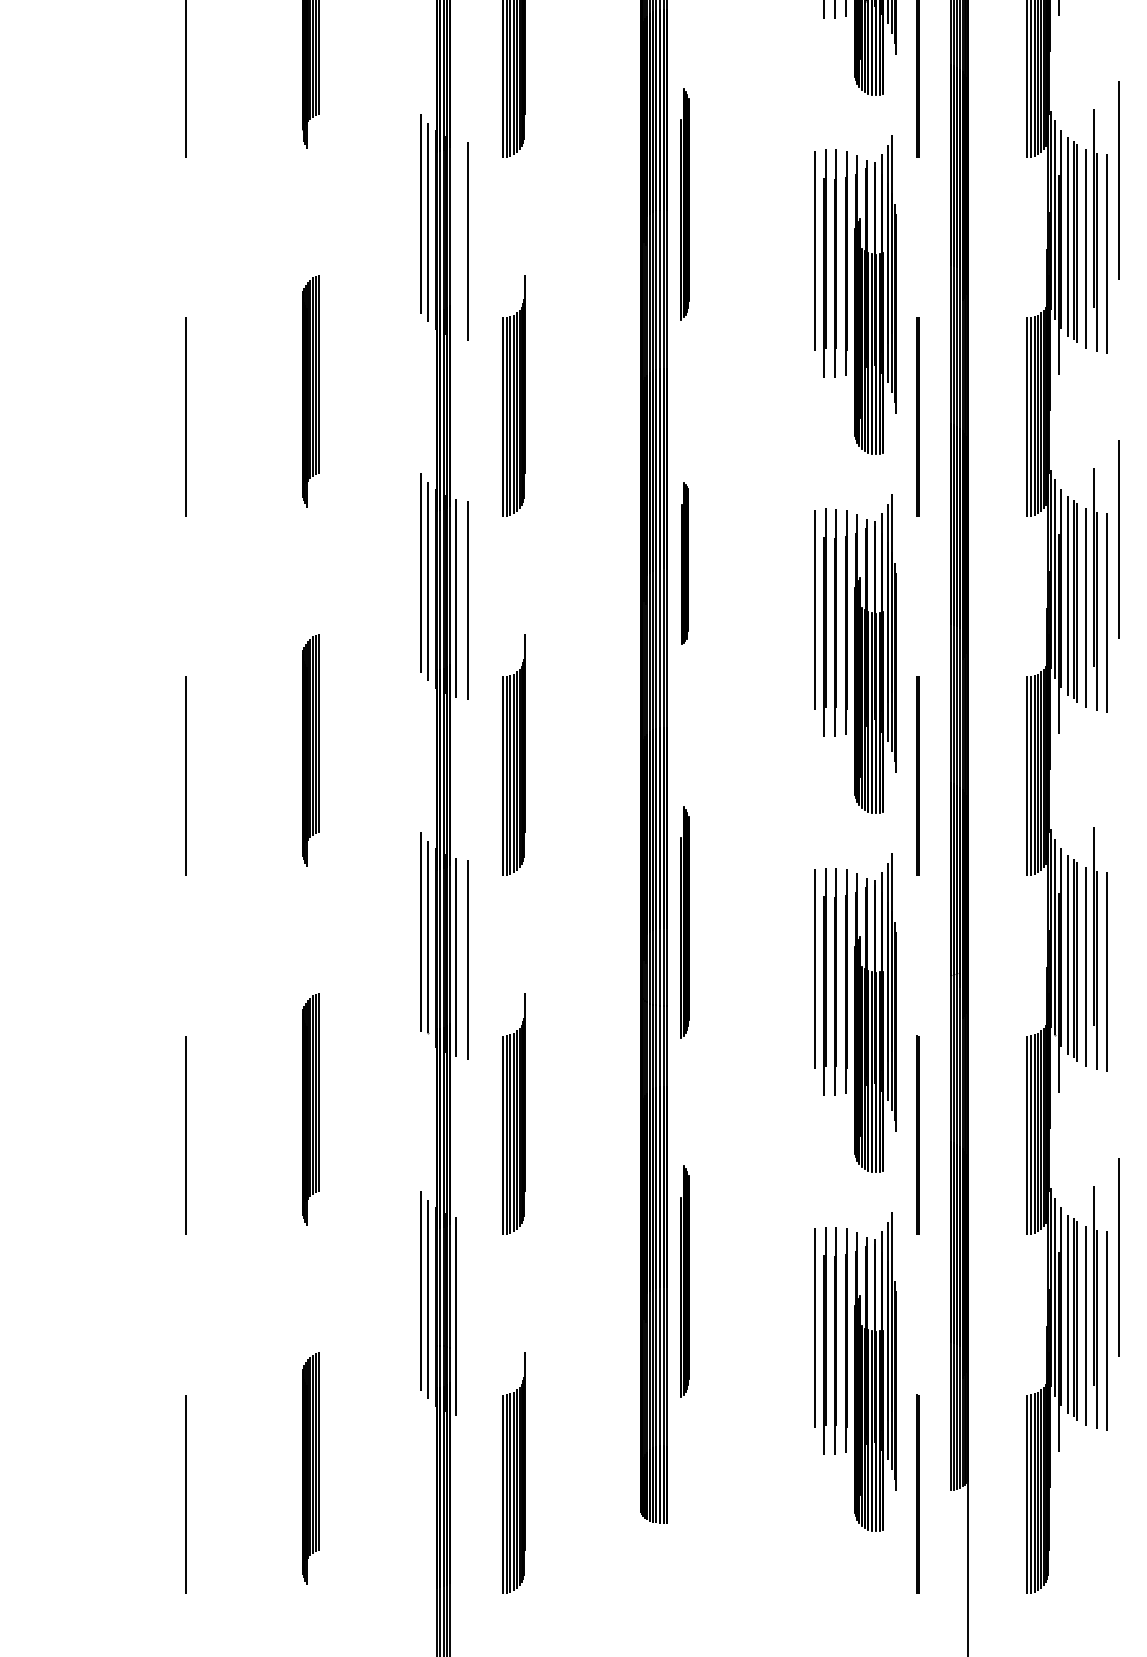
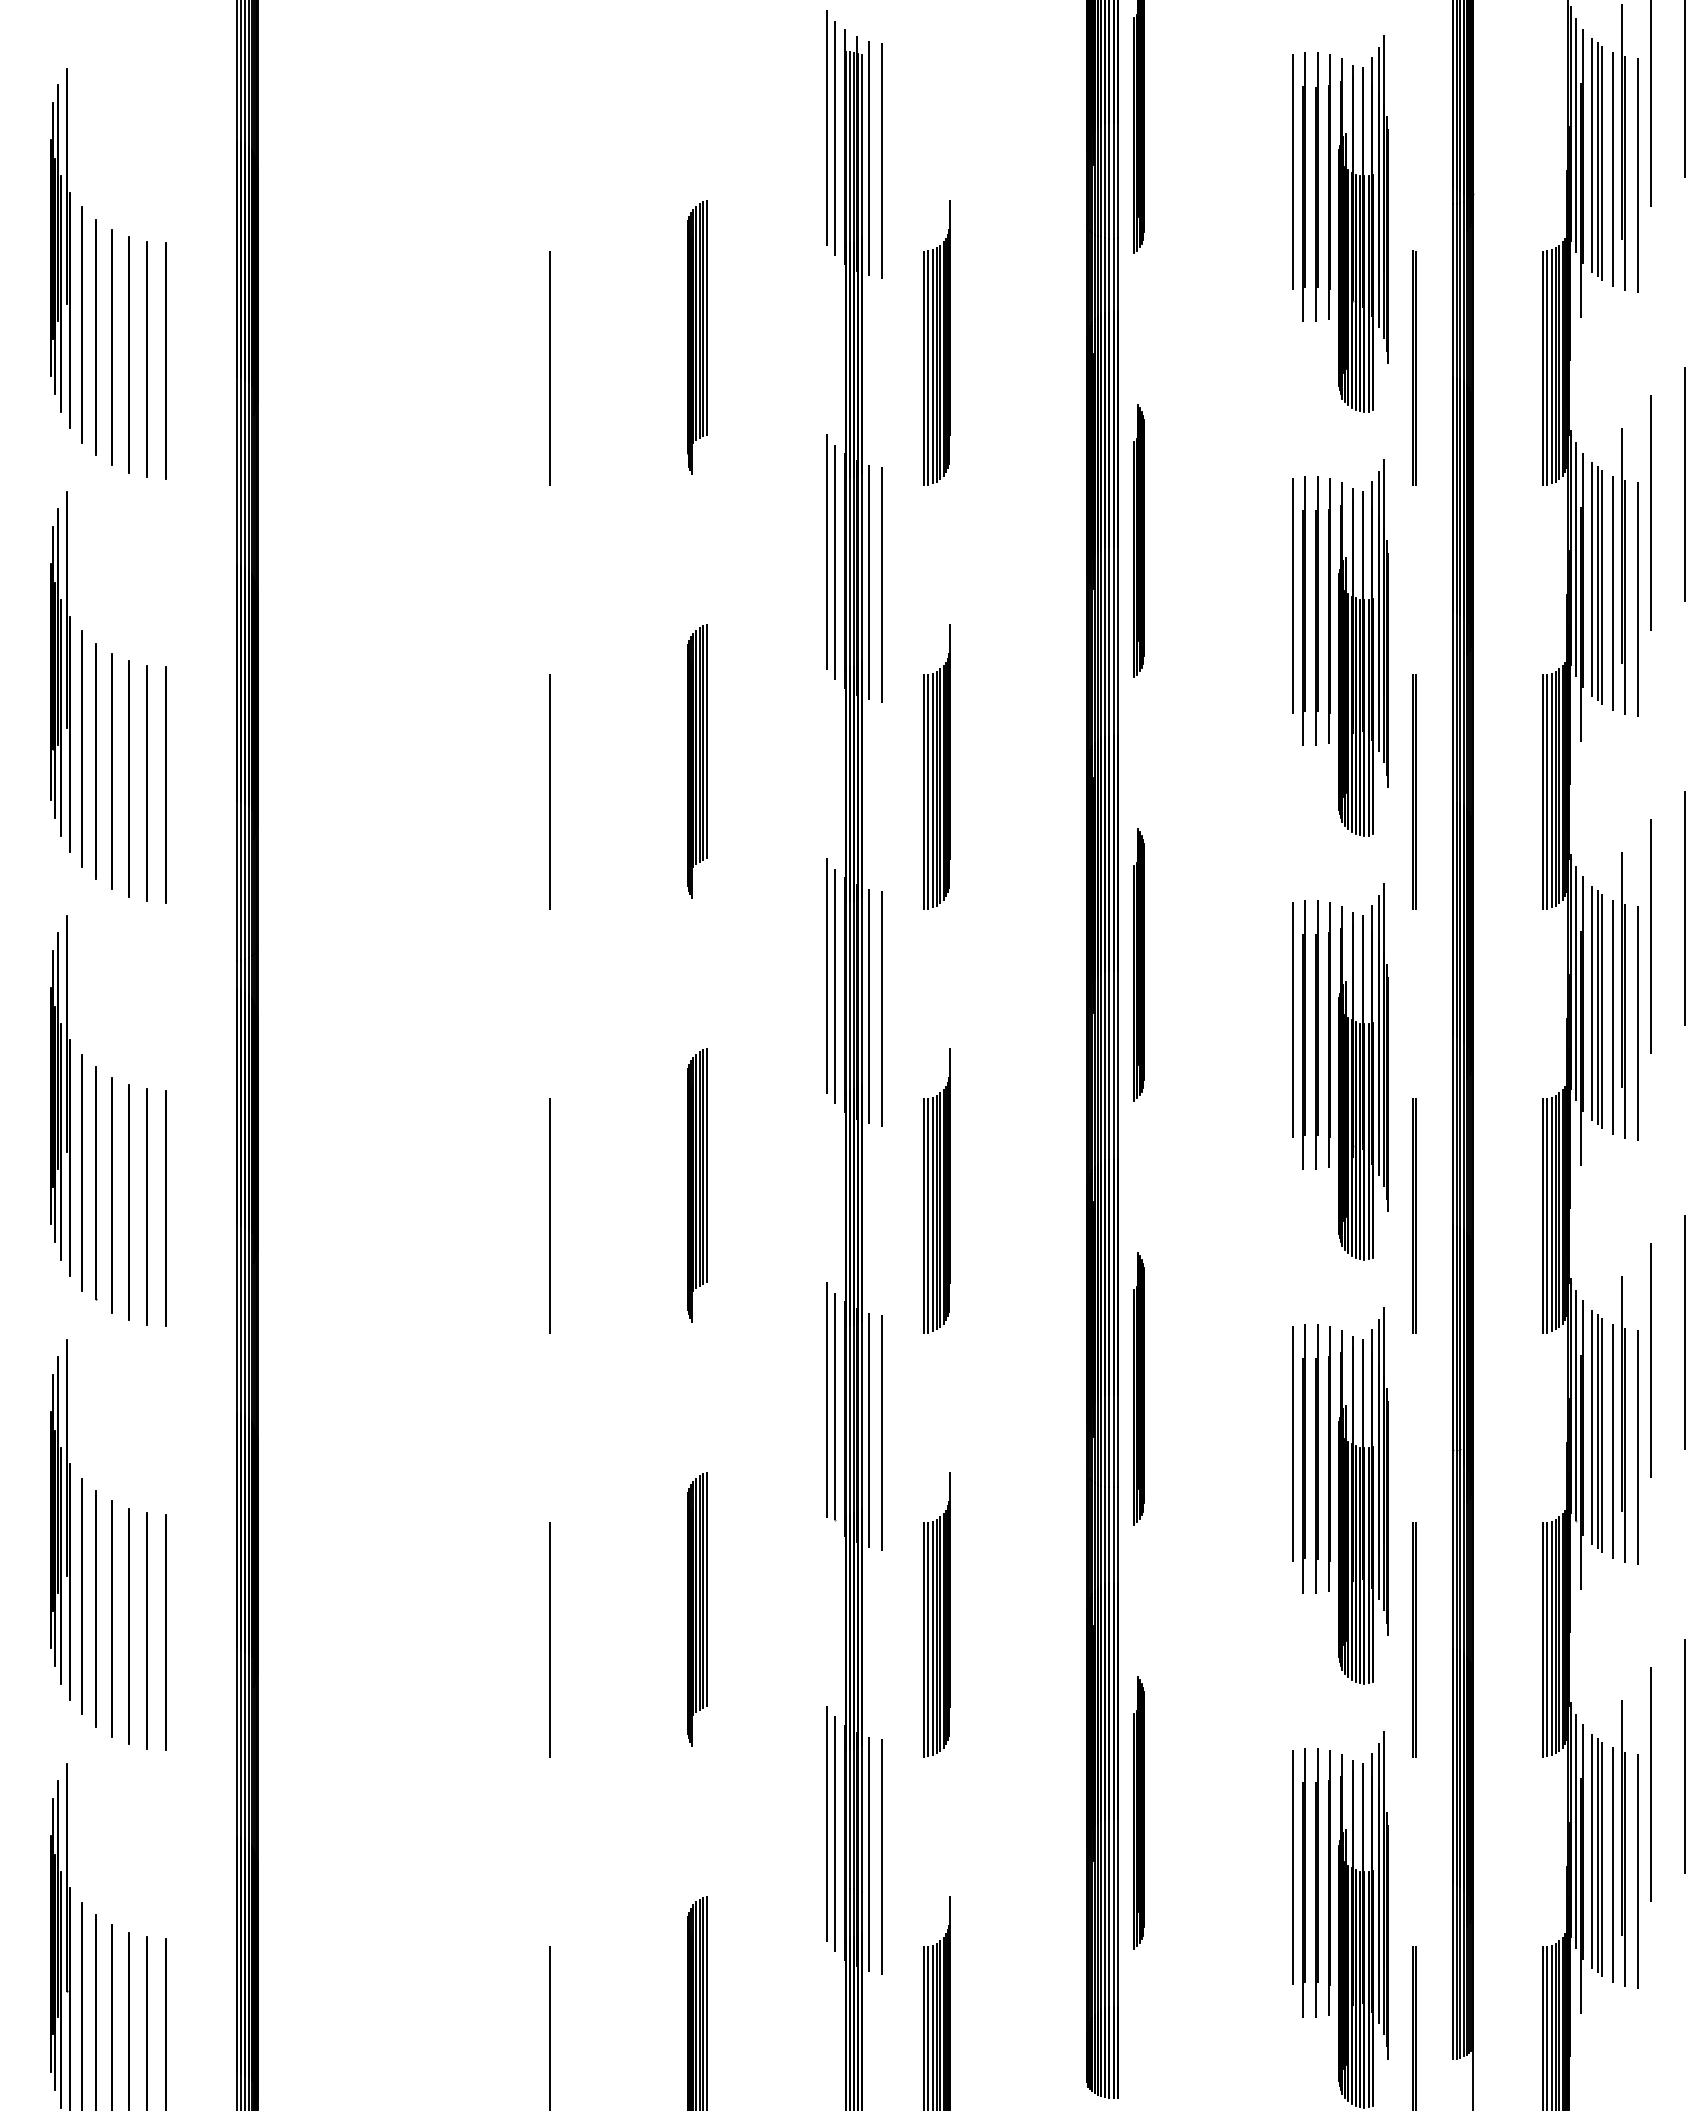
line: (456, 239) -> (869, 582), added
part: (684, 563) -> (1138, 964), size x1.43
line: (1118, 898) -> (1650, 1360), added
line: (467, 1318) -> (882, 1856), added

